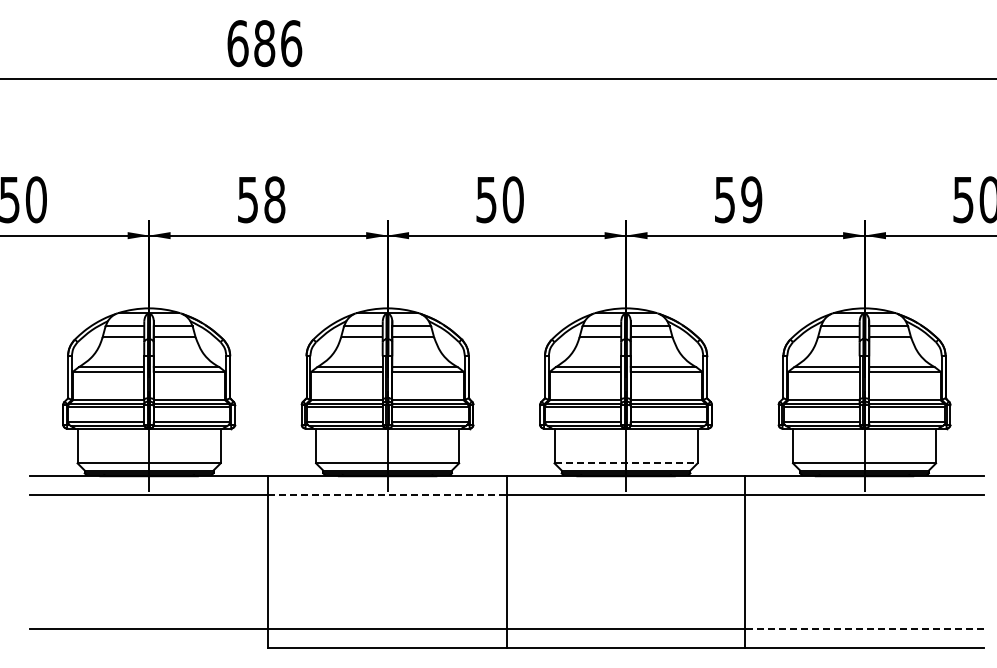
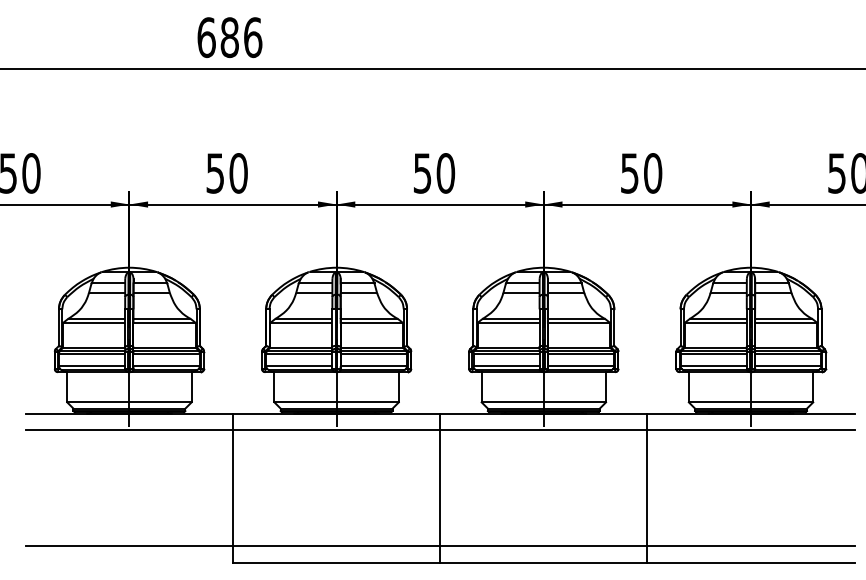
text: (274, 199) -> (238, 173), 58 -> 50
text: (751, 199) -> (652, 173), 59 -> 50
line: (626, 463) -> (544, 402), dashed -> solid
line: (388, 495) -> (337, 430), dashed -> solid
line: (864, 628) -> (751, 545), dashed -> solid

